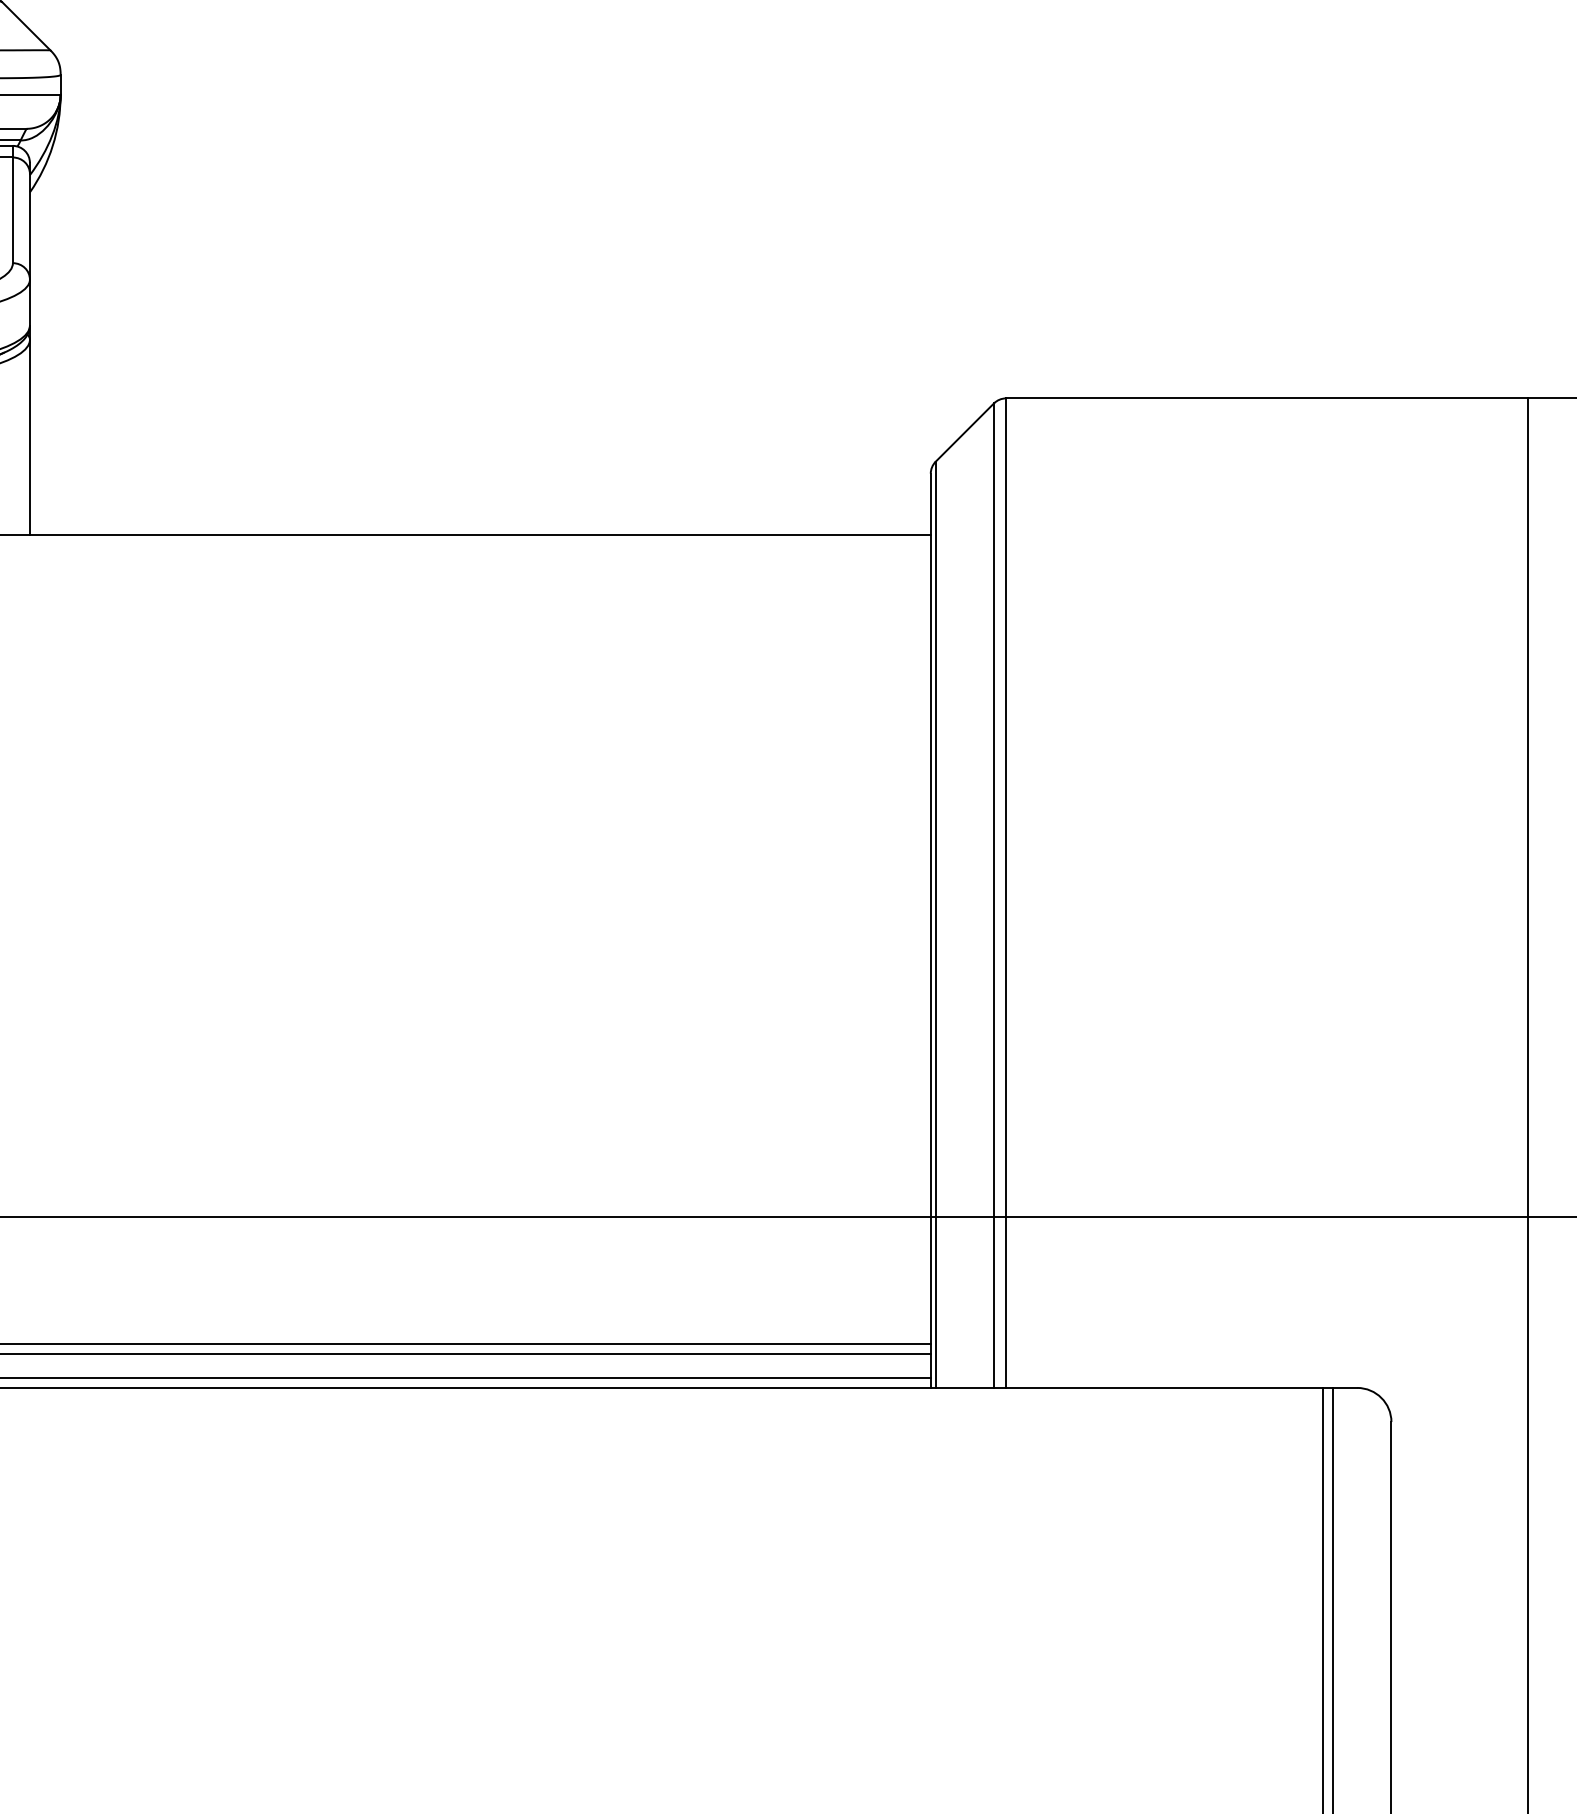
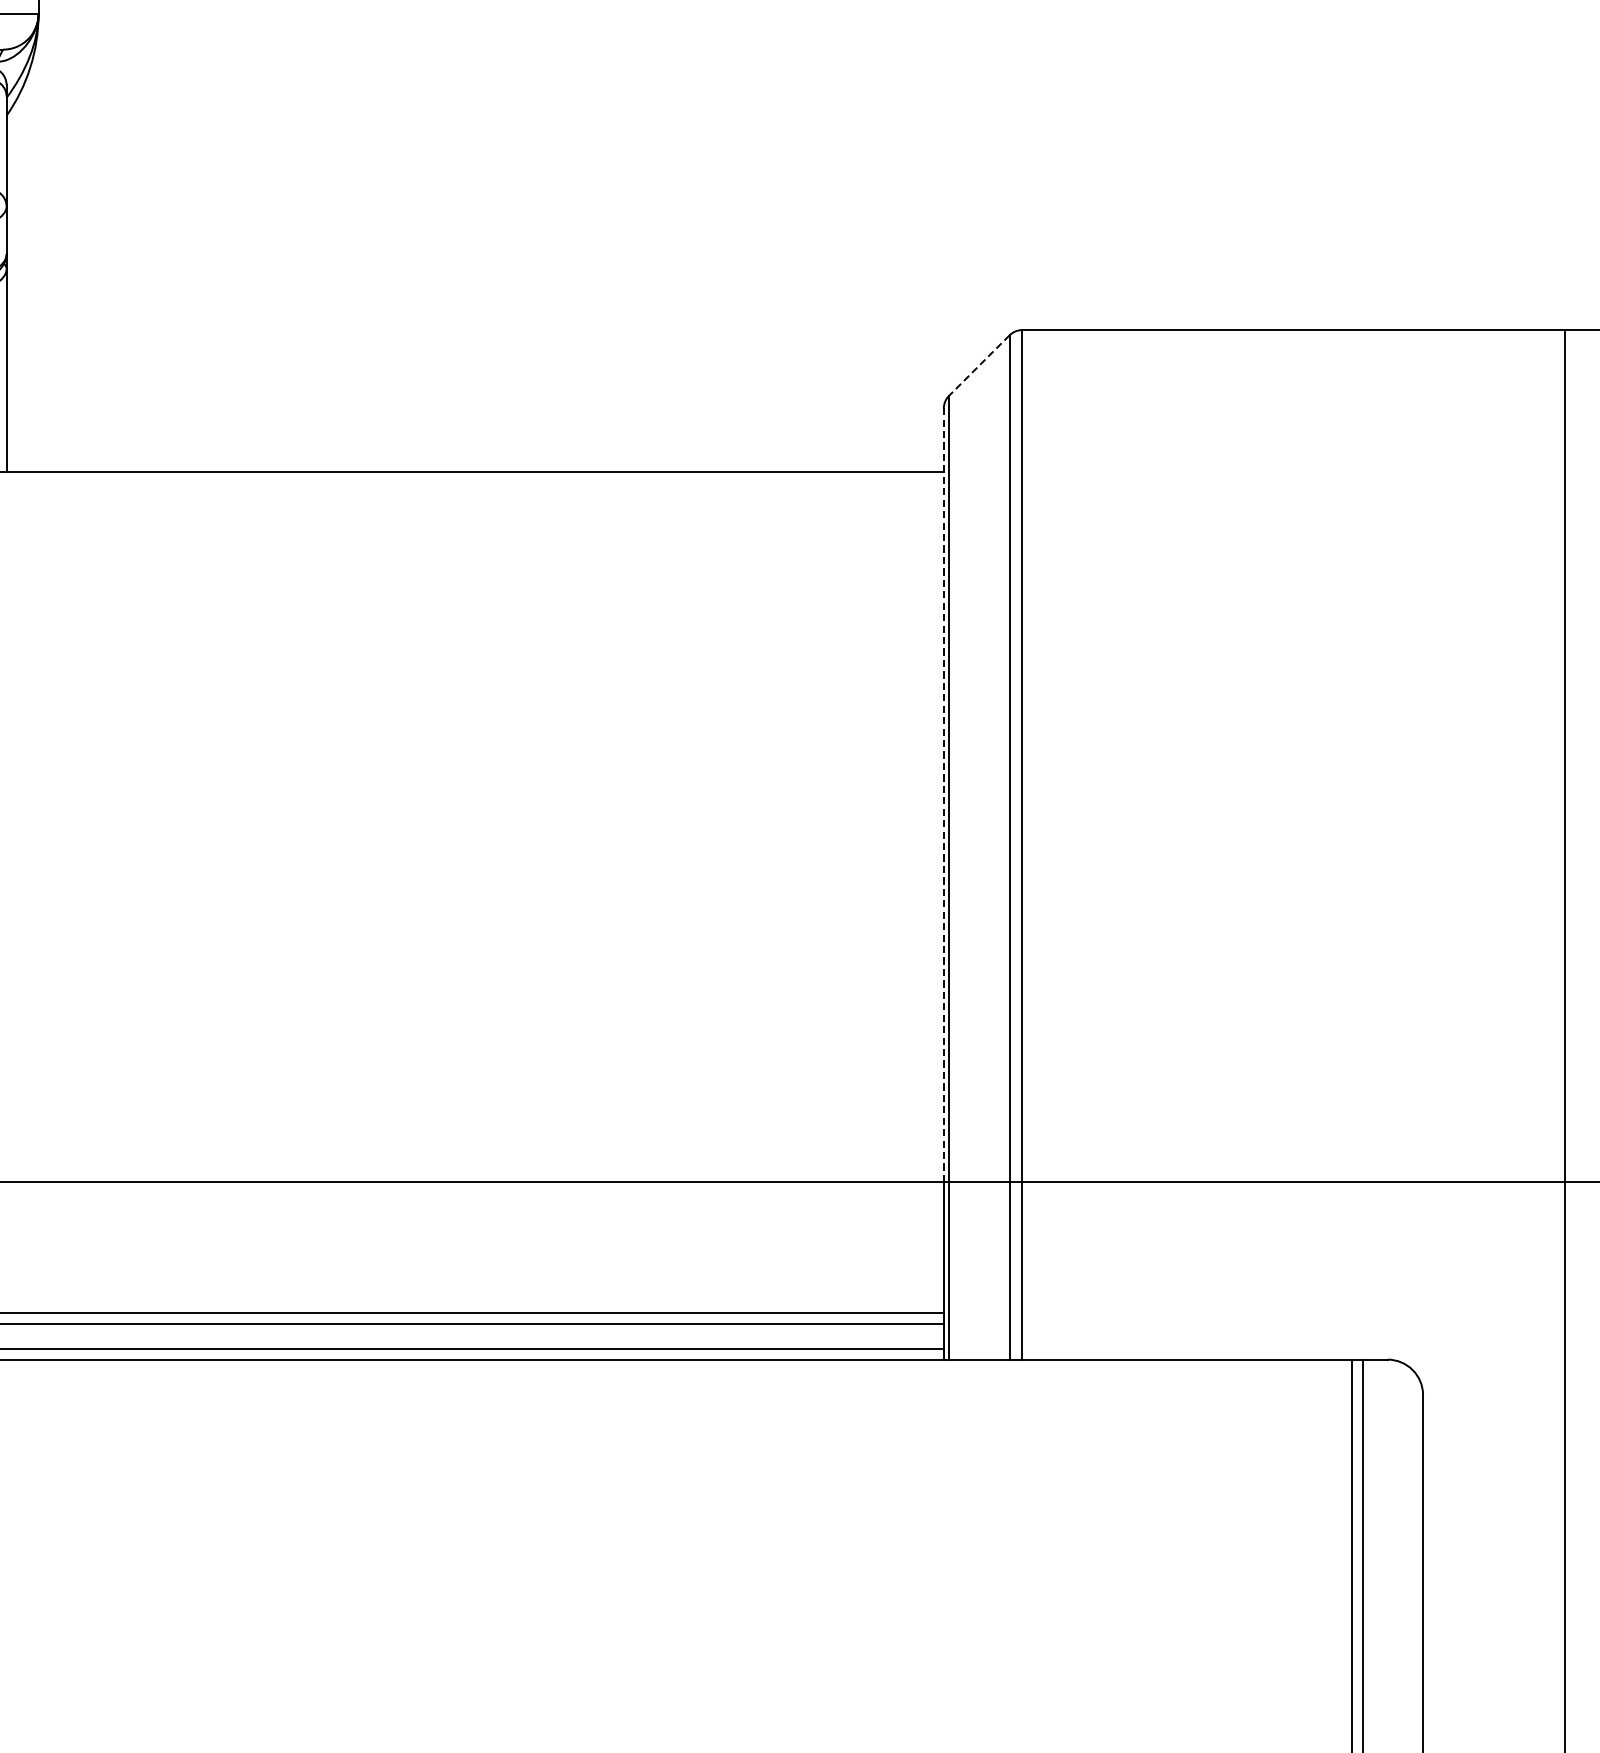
line: (964, 432) -> (978, 365), solid -> dashed
line: (930, 845) -> (943, 795), solid -> dashed

